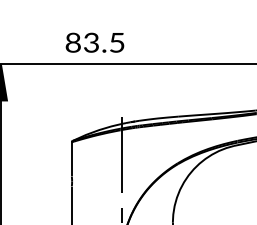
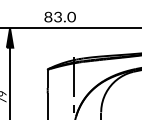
text: (116, 43) -> (71, 17), 83.5 -> 83.0

